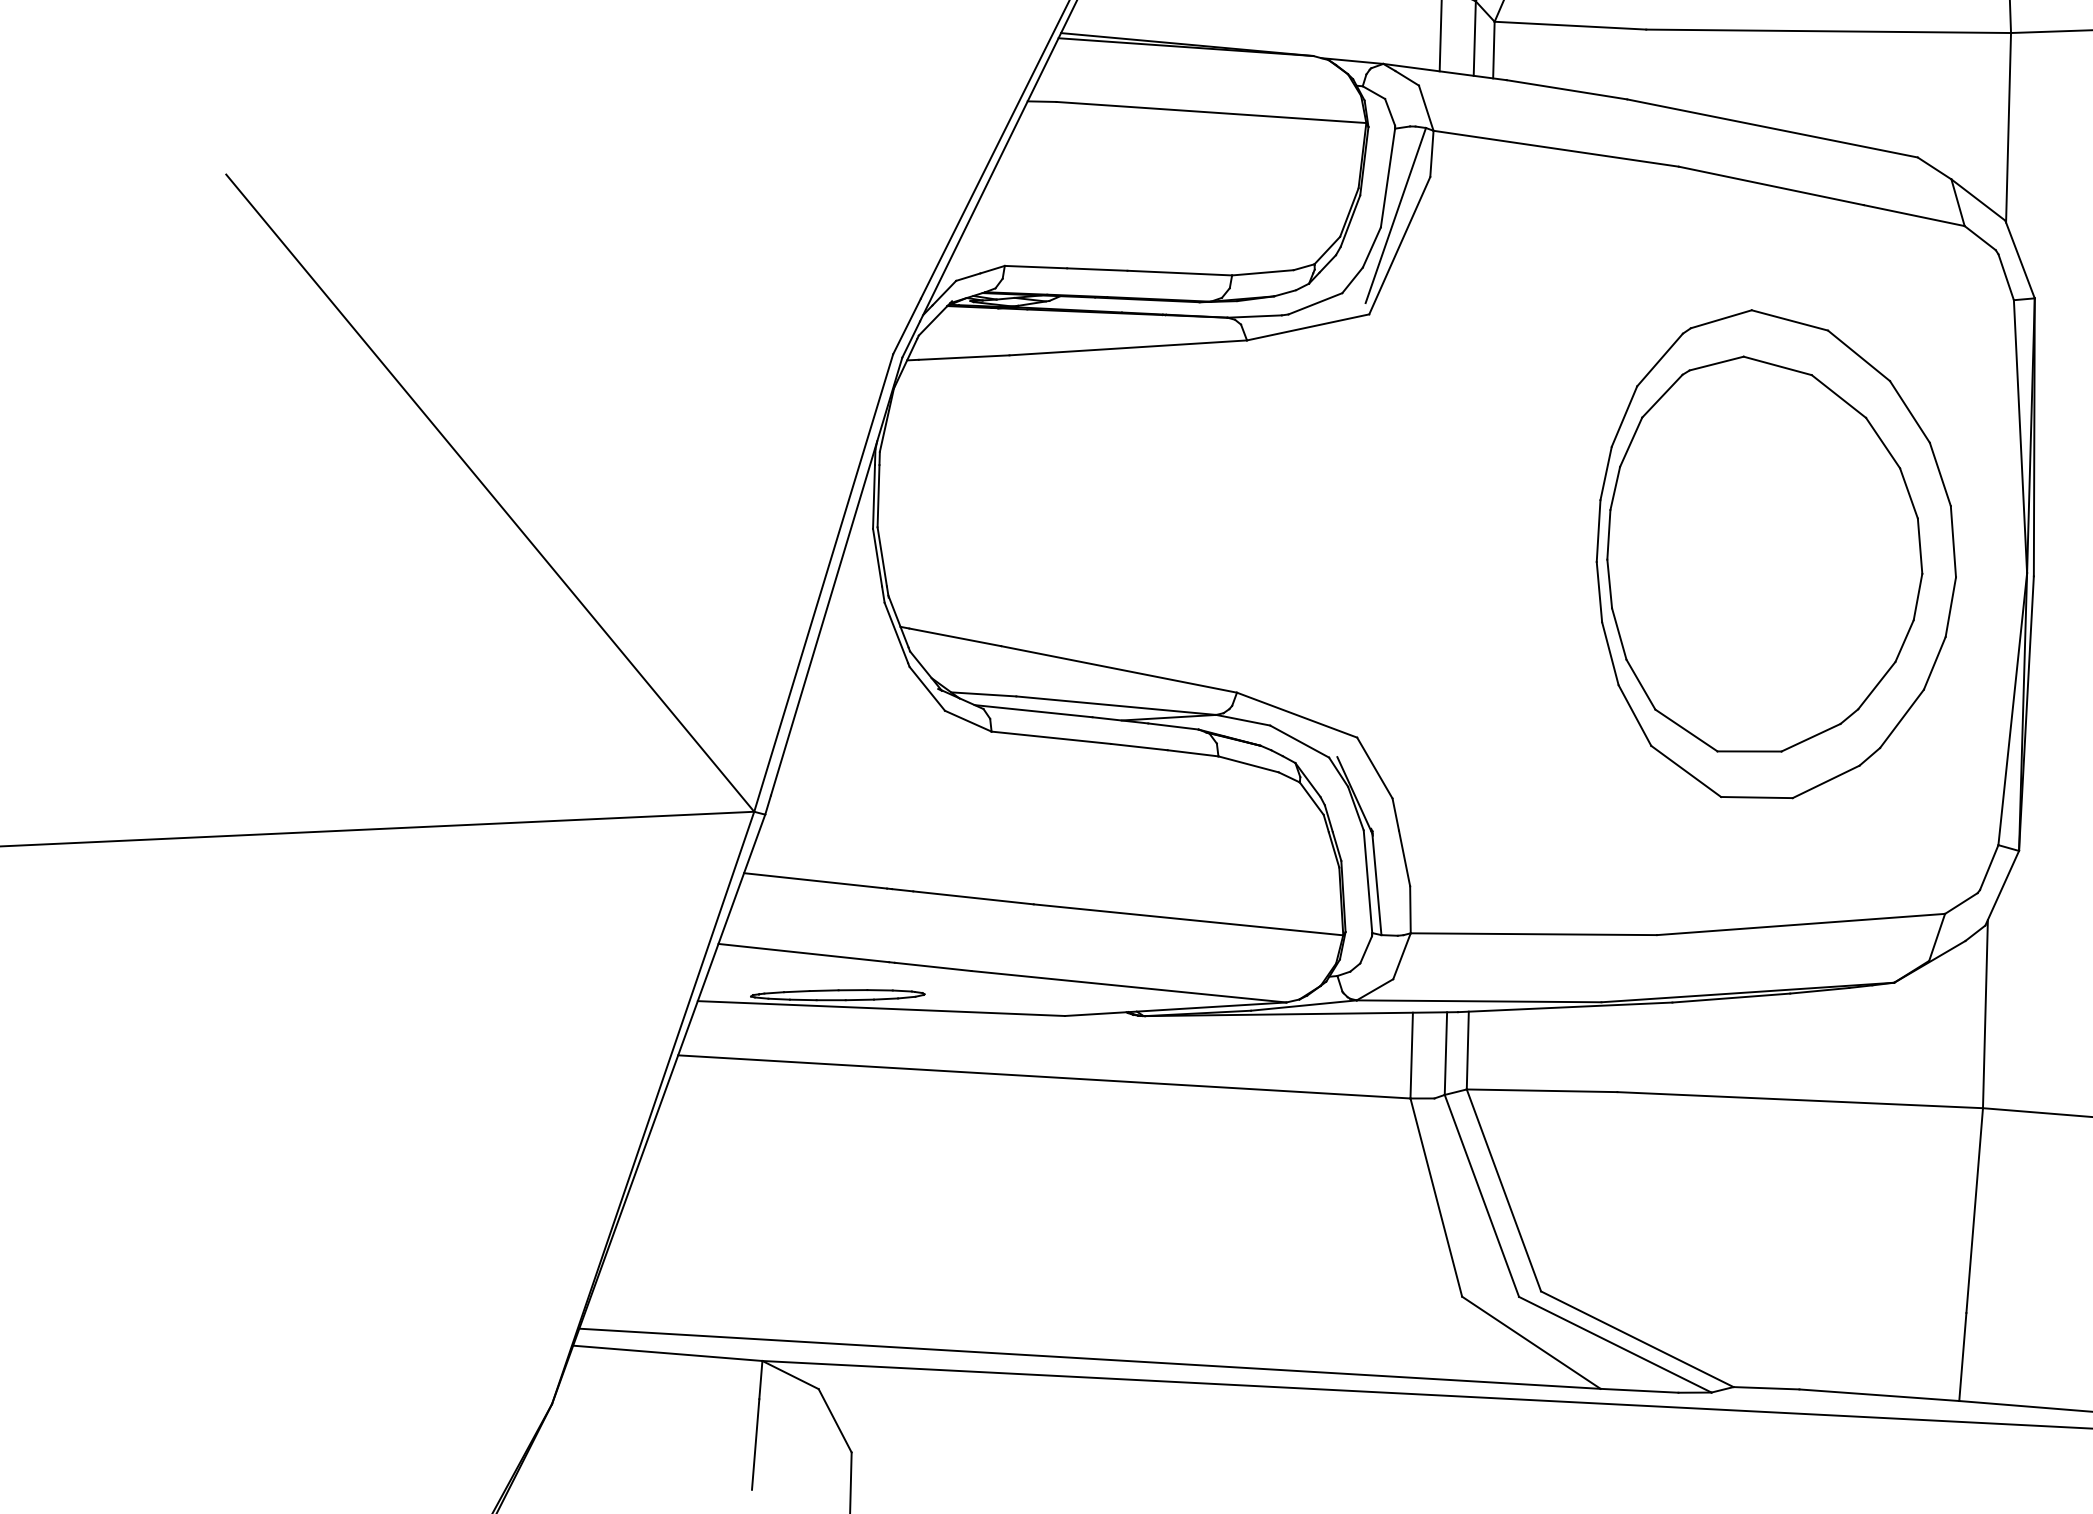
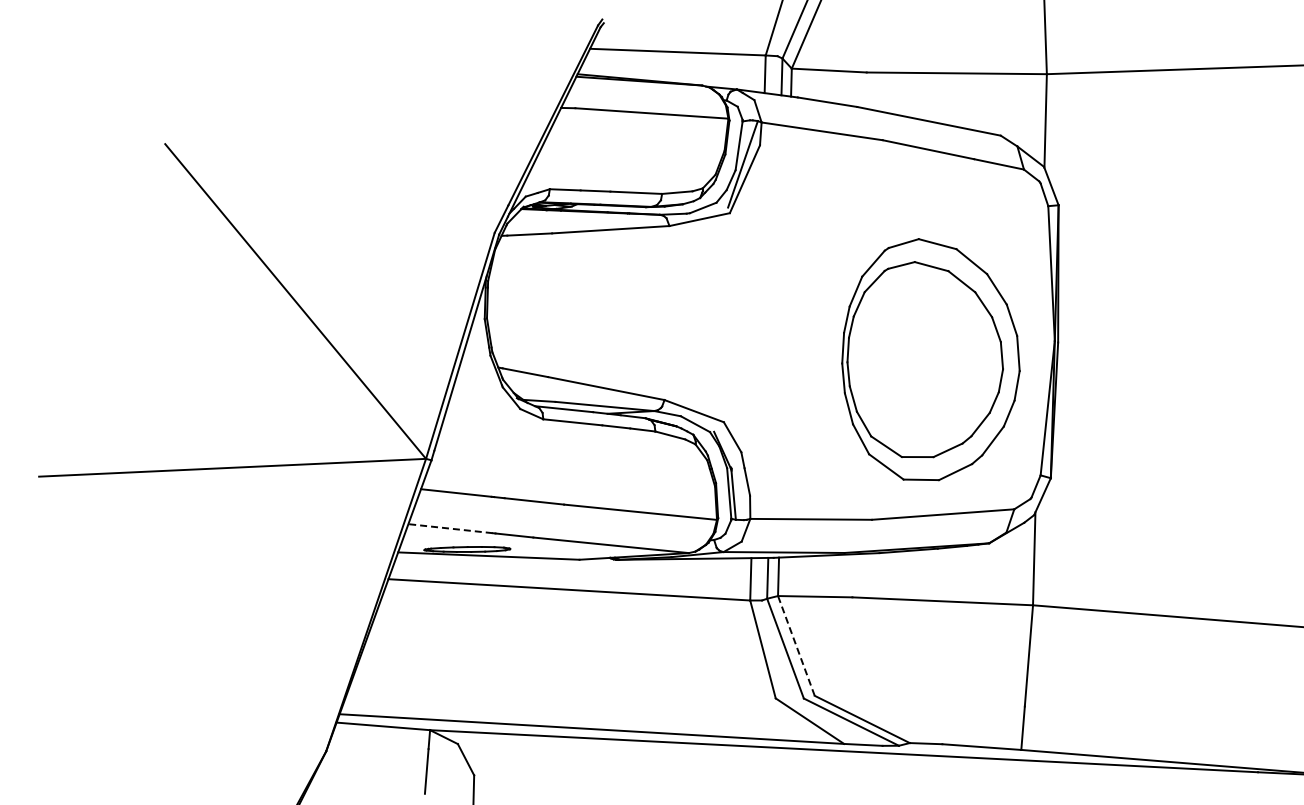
part: (1775, 553) -> (930, 359), moved
line: (803, 952) -> (450, 528), solid -> dashed
line: (1504, 1189) -> (796, 645), solid -> dashed

